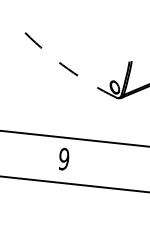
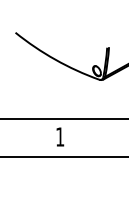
arc: (68, 68) -> (55, 59), dashed -> solid
text: (63, 158) -> (59, 136), 9 -> 1

